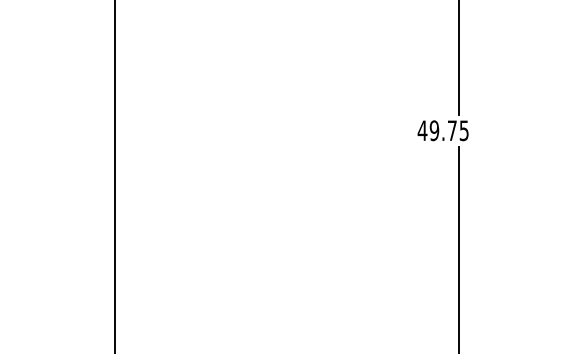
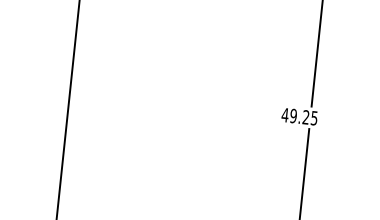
text: (451, 130) -> (305, 117), 49.75 -> 49.25

